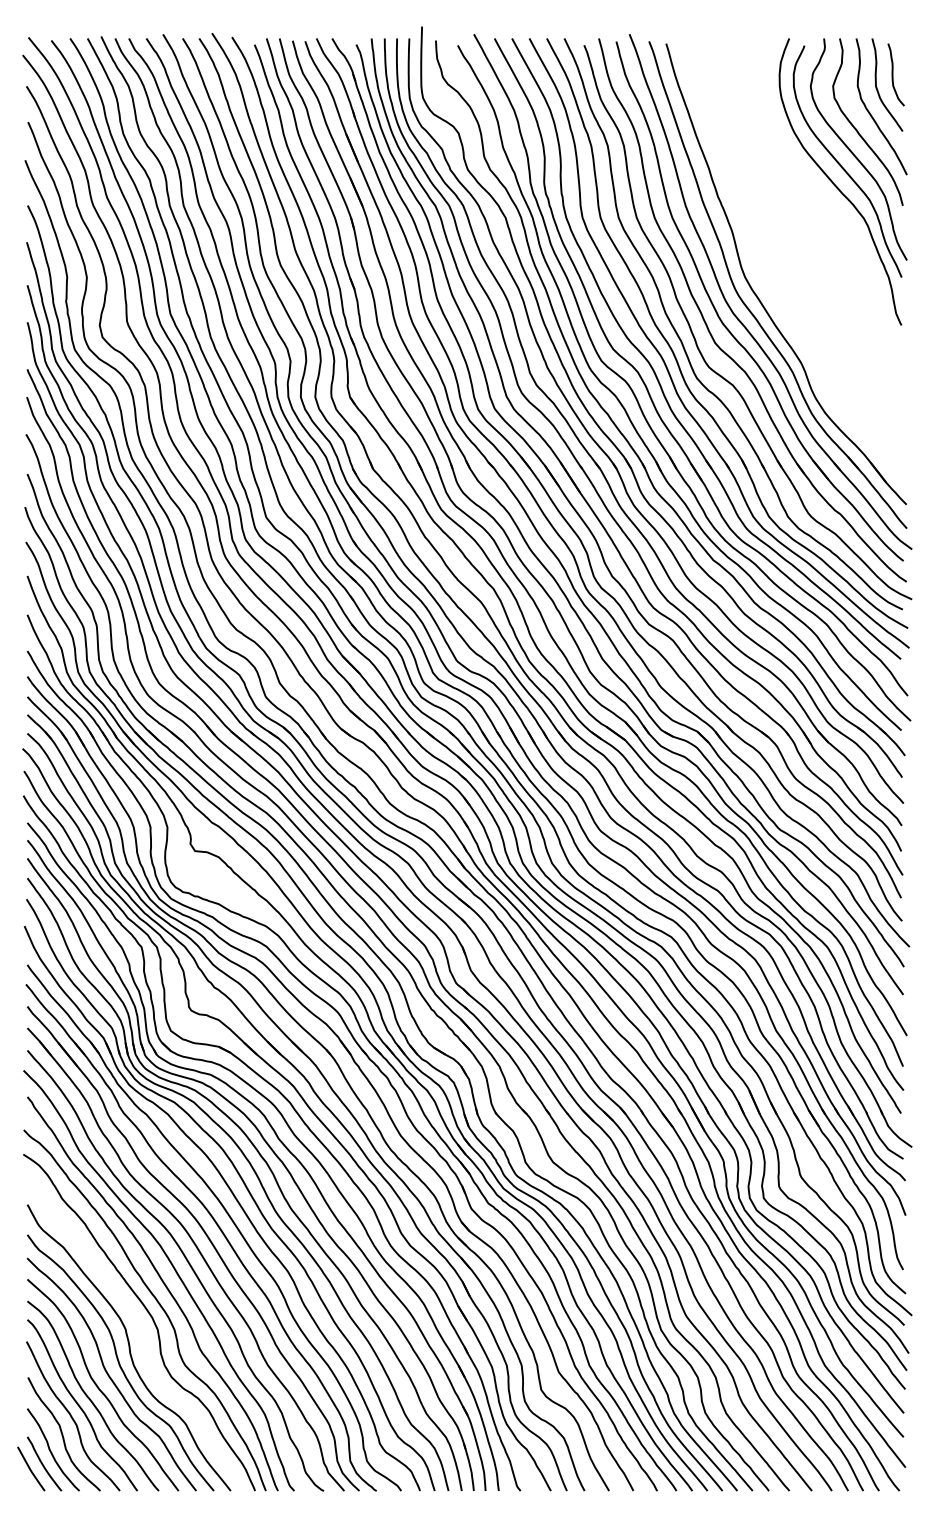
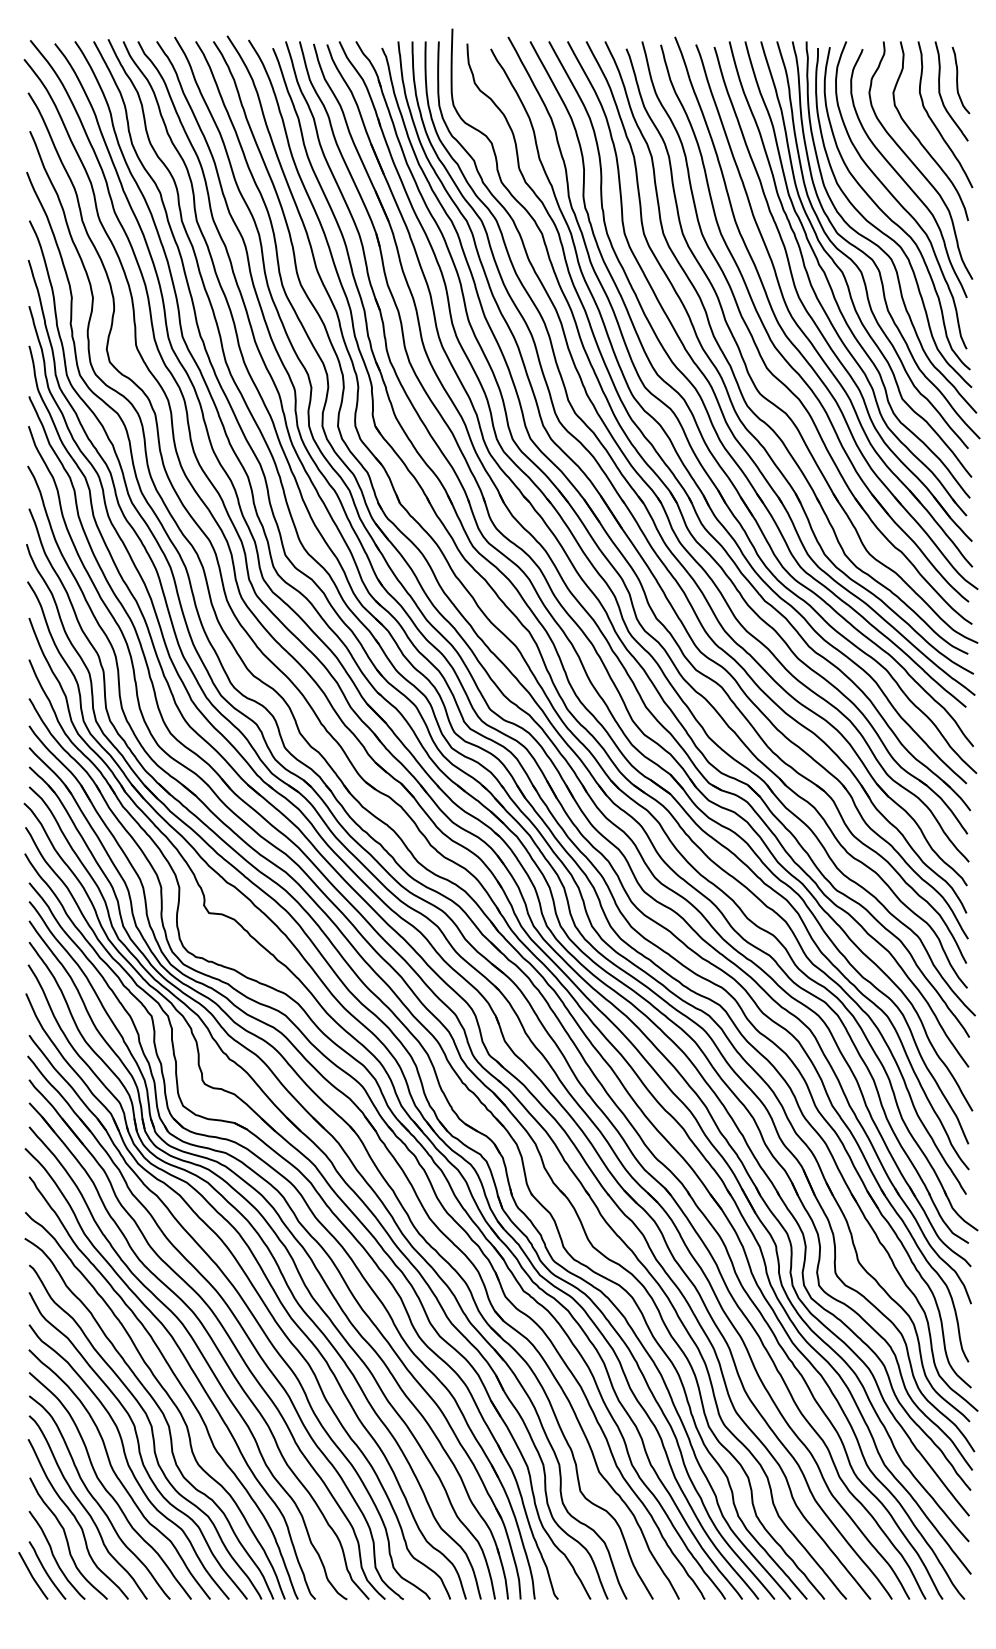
part: (803, 257) -> (861, 276), added
curve: (141, 1334) -> (151, 1431), added

